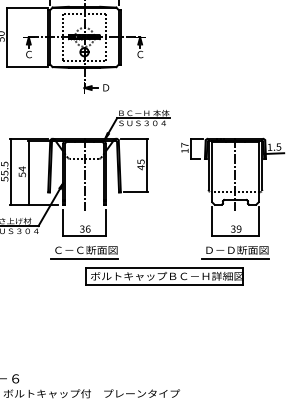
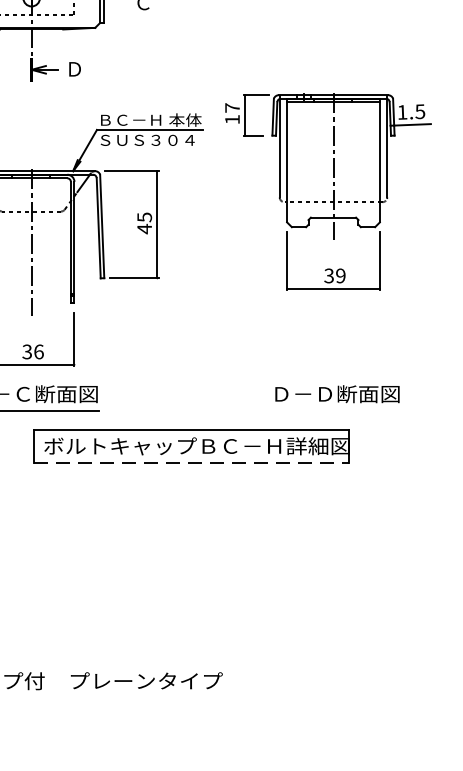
part: (233, 186) -> (329, 190), moved
line: (235, 258) -> (333, 410), removed
line: (164, 284) -> (191, 462), solid -> dashed

